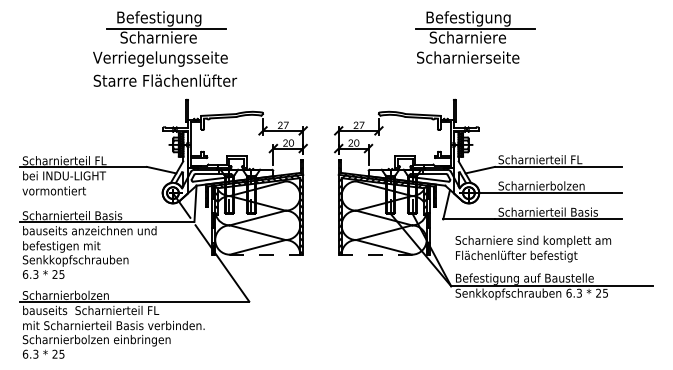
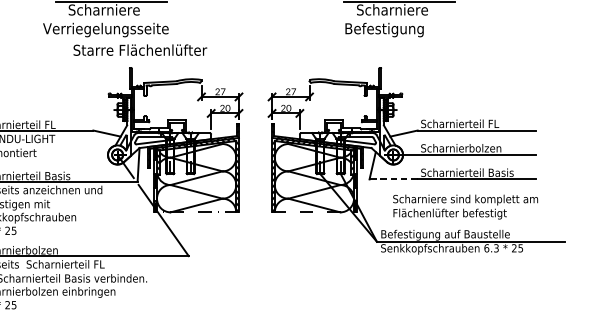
text: (468, 58) -> (393, 29), Scharnierseite -> Befestigung
text: (165, 80) -> (140, 49), moved
line: (469, 219) -> (393, 179), solid -> dashed
text: (533, 248) -> (465, 206), moved

